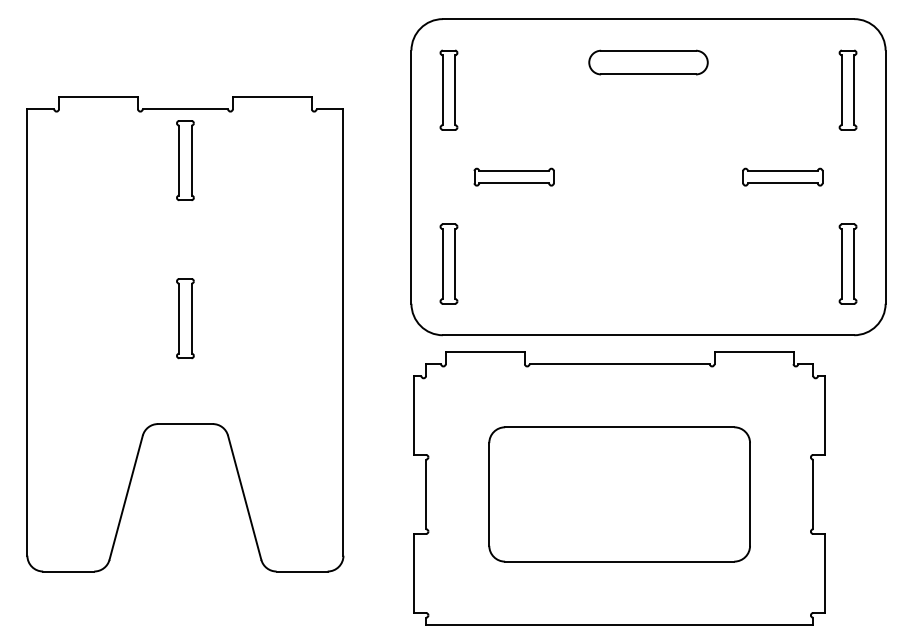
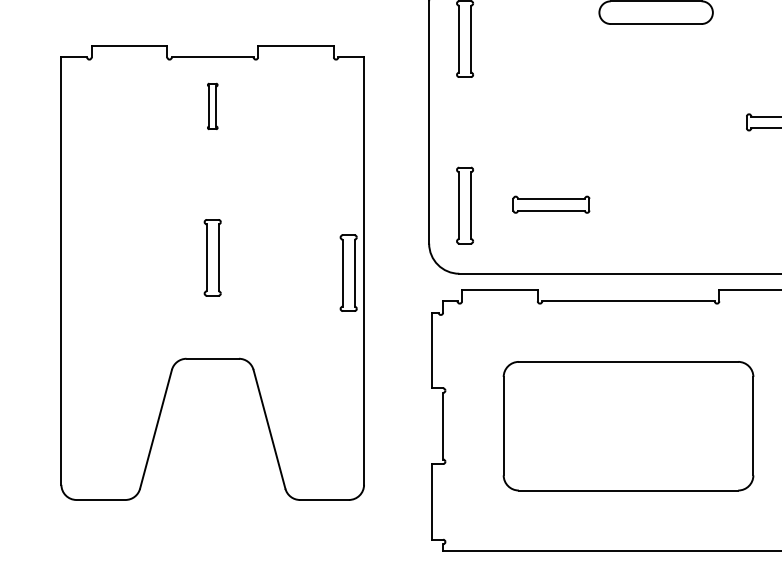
part: (185, 160) -> (212, 106), size x0.6
part: (513, 176) -> (550, 204), moved
part: (327, 334) -> (348, 273), added

